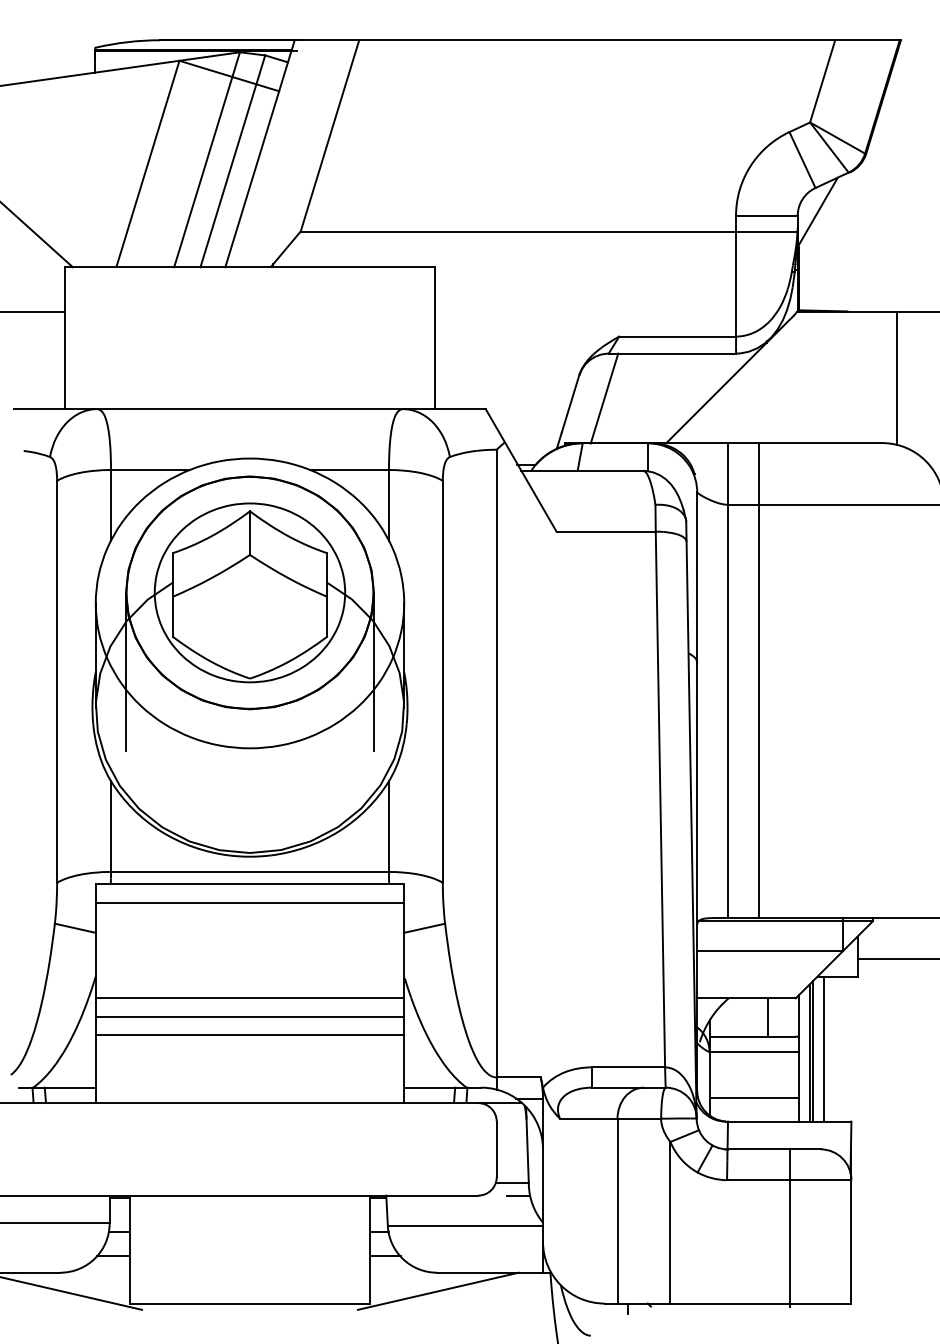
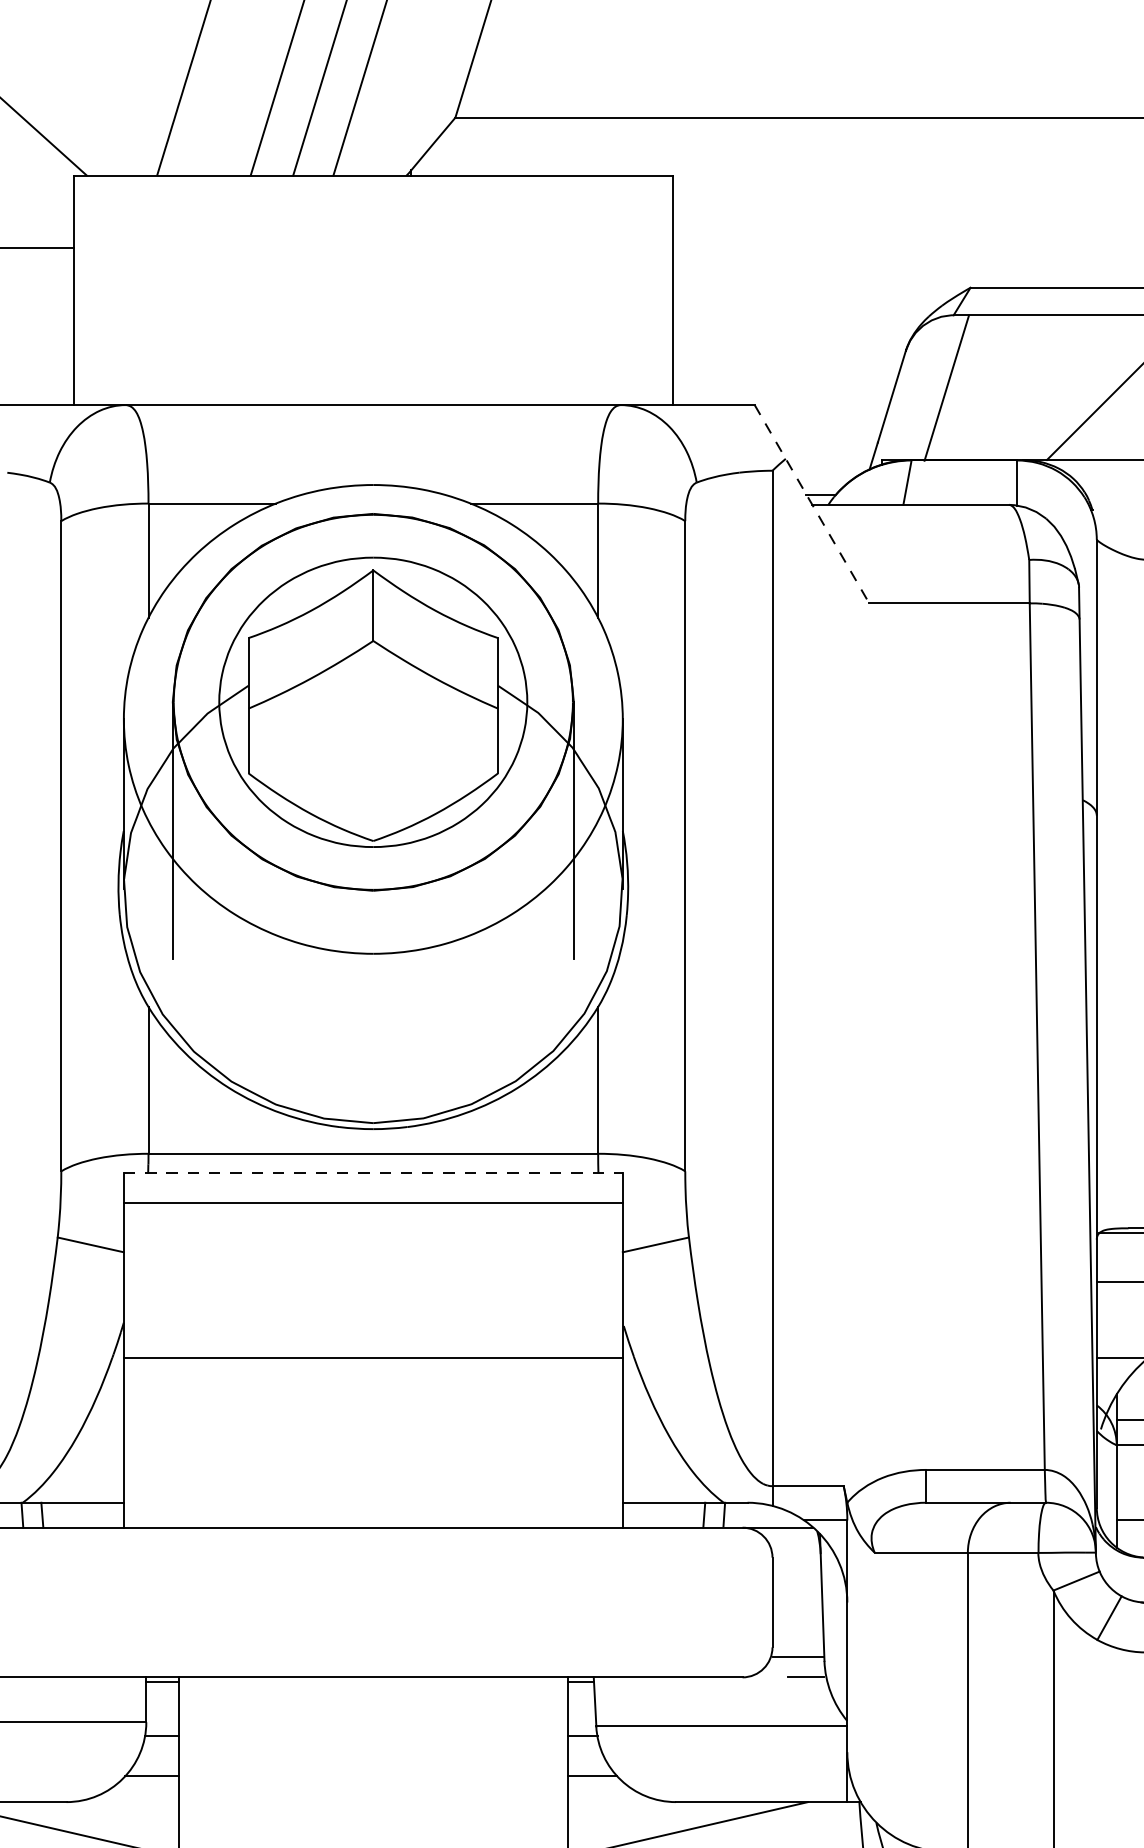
line: (521, 470) -> (812, 504), solid -> dashed
line: (250, 884) -> (374, 1174), solid -> dashed
line: (249, 1016) -> (372, 1387), removed
line: (249, 1035) -> (372, 1418), removed

